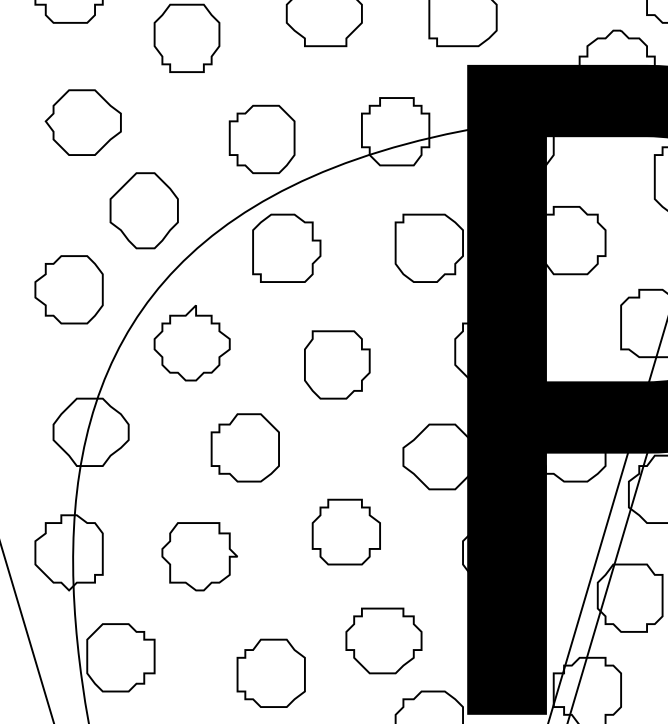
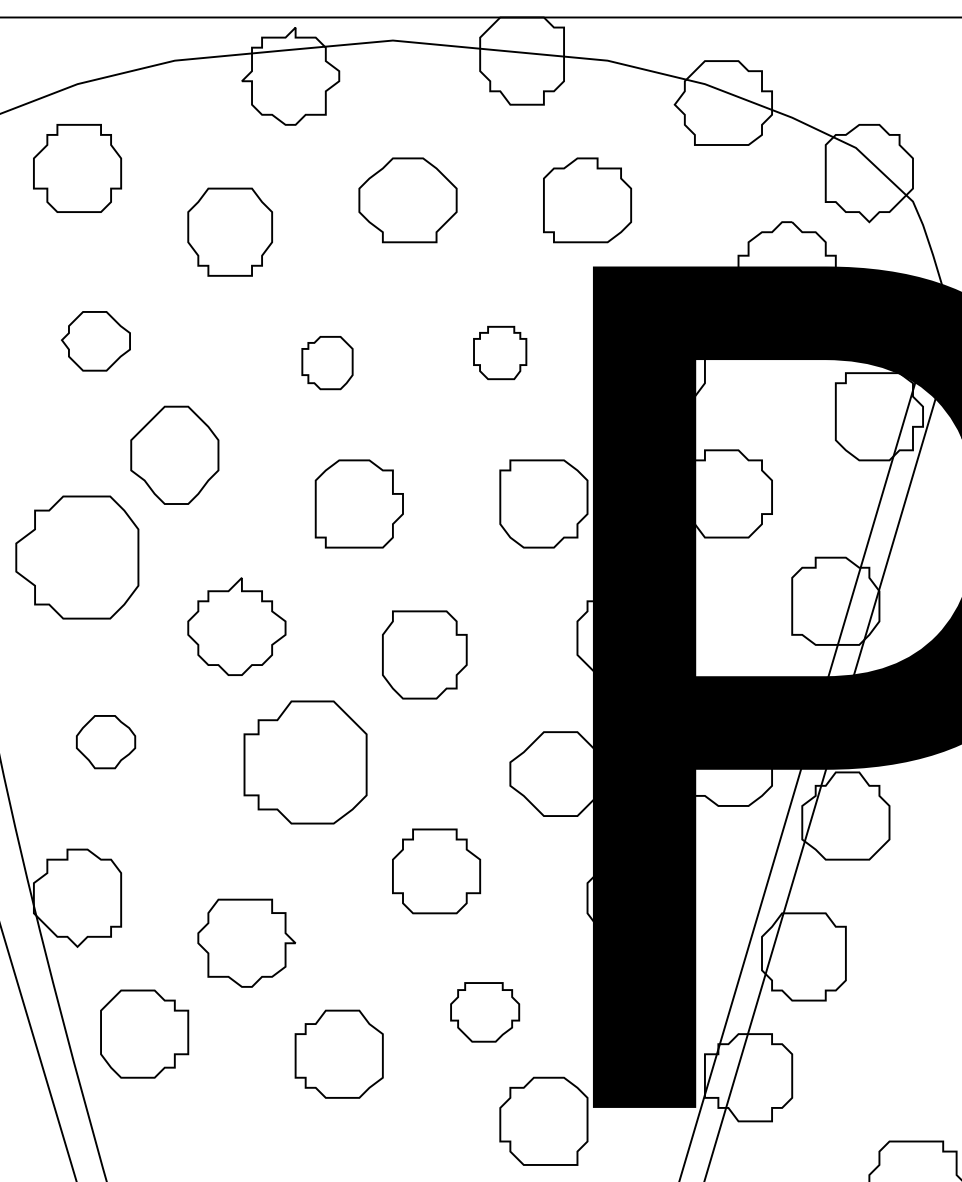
part: (82, 122) -> (95, 341), size x0.7
part: (395, 131) -> (499, 352), size x0.6
part: (262, 139) -> (327, 362), size x0.6
part: (69, 289) -> (77, 557), size x1.4
part: (90, 431) -> (105, 741), size x0.6
part: (245, 447) -> (305, 761), size x1.4
part: (199, 556) -> (246, 942), moved
part: (383, 641) -> (484, 1012), size x0.7

